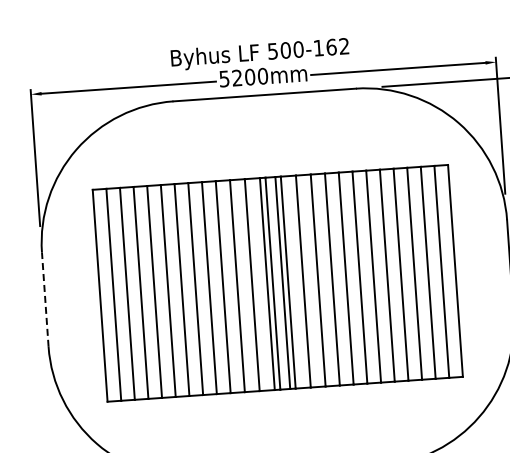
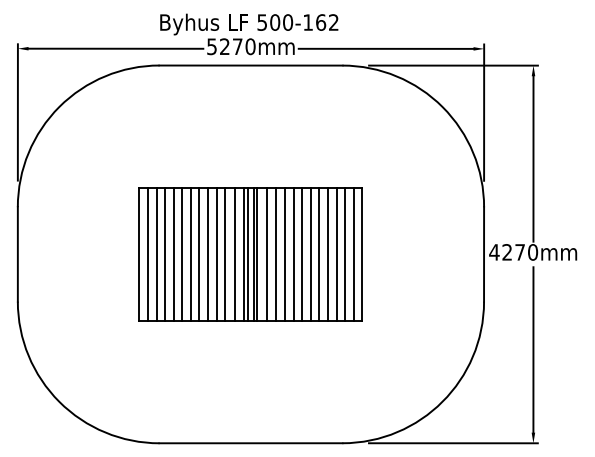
text: (249, 76) -> (237, 46), 5200mm -> 5270mm
part: (277, 283) -> (250, 254), size x0.62
line: (44, 298) -> (17, 253), dashed -> solid

